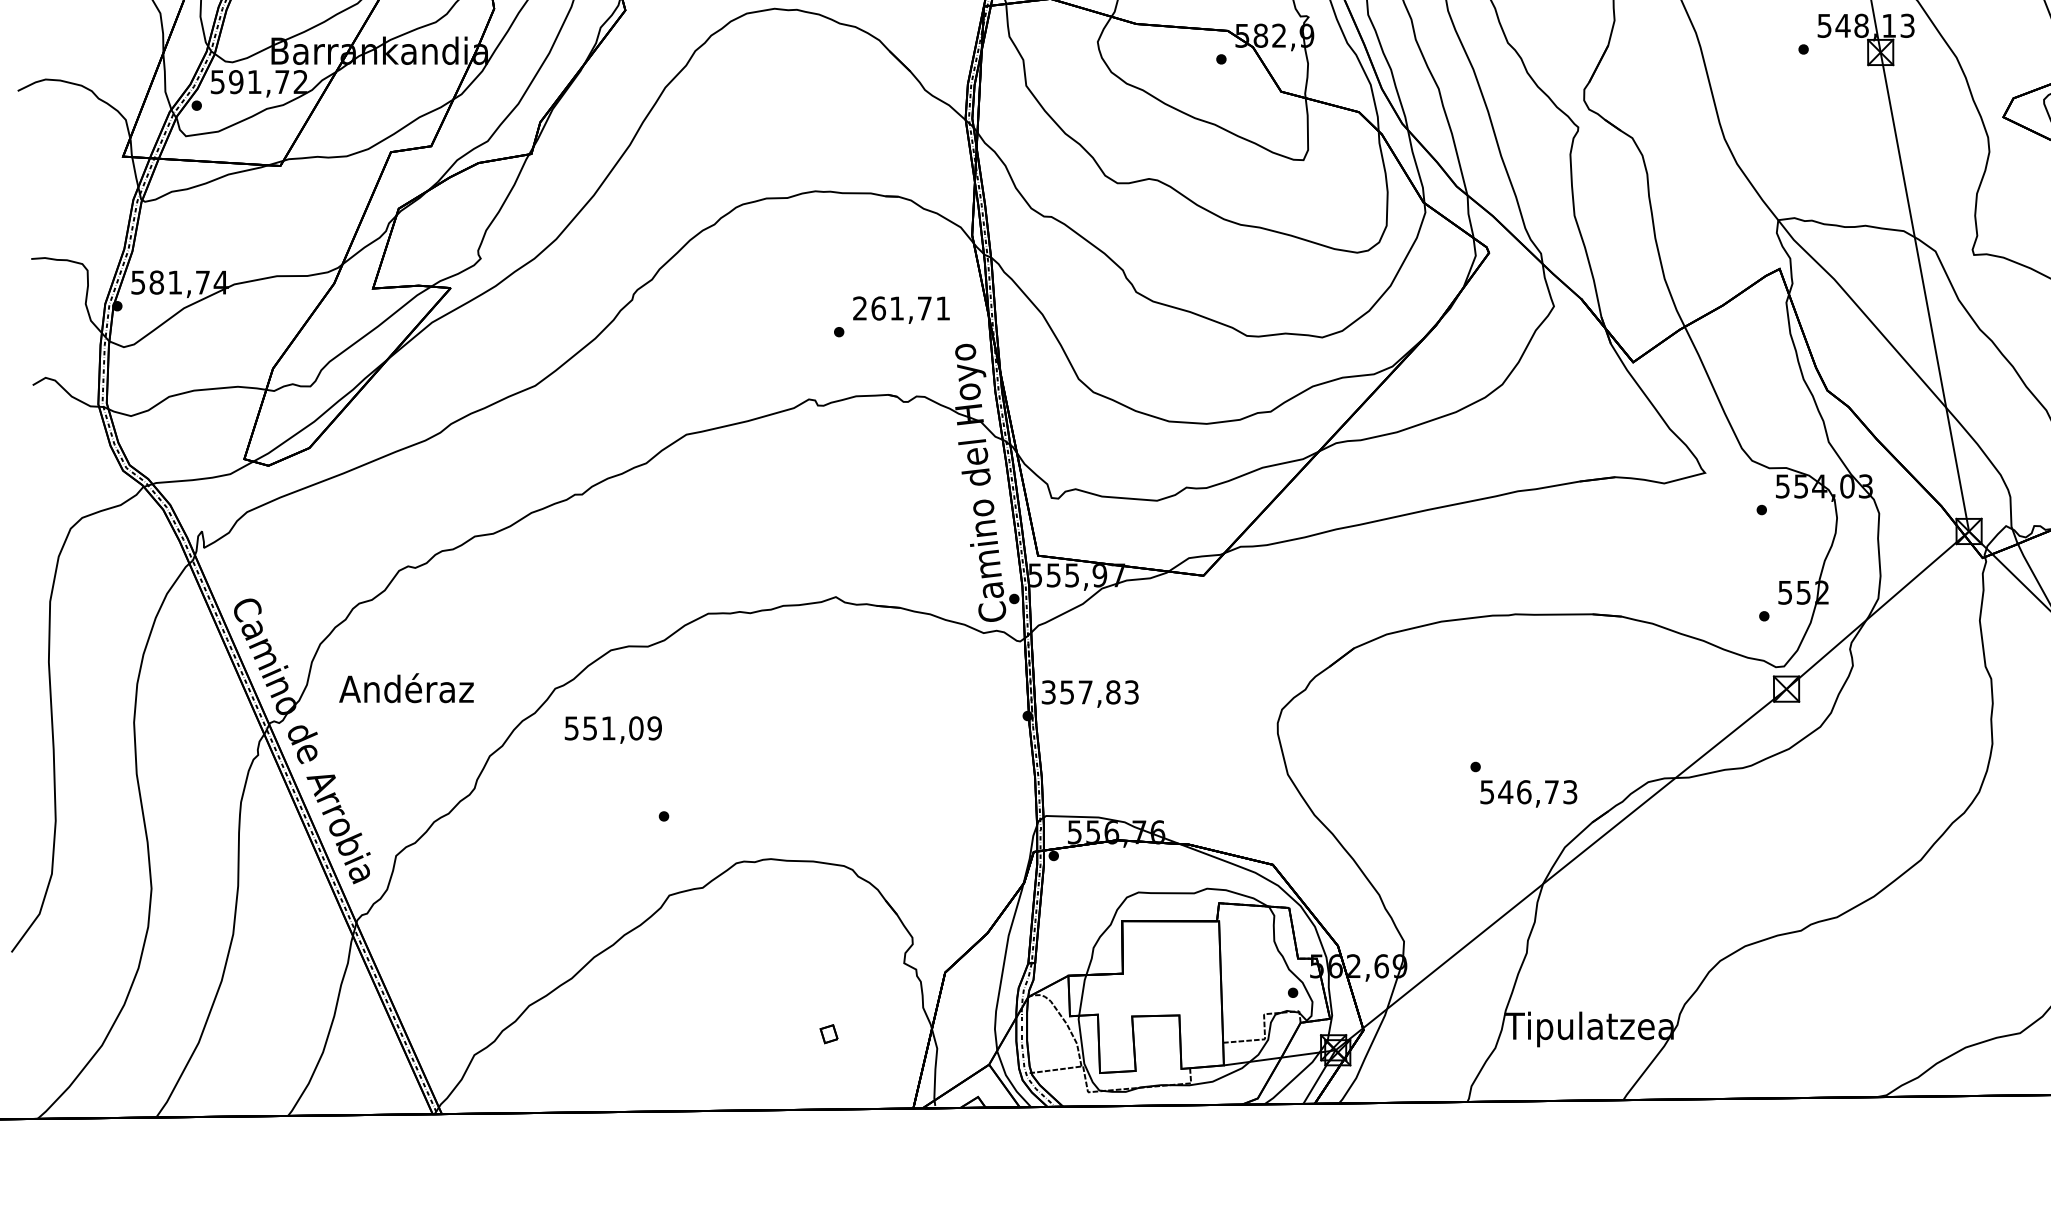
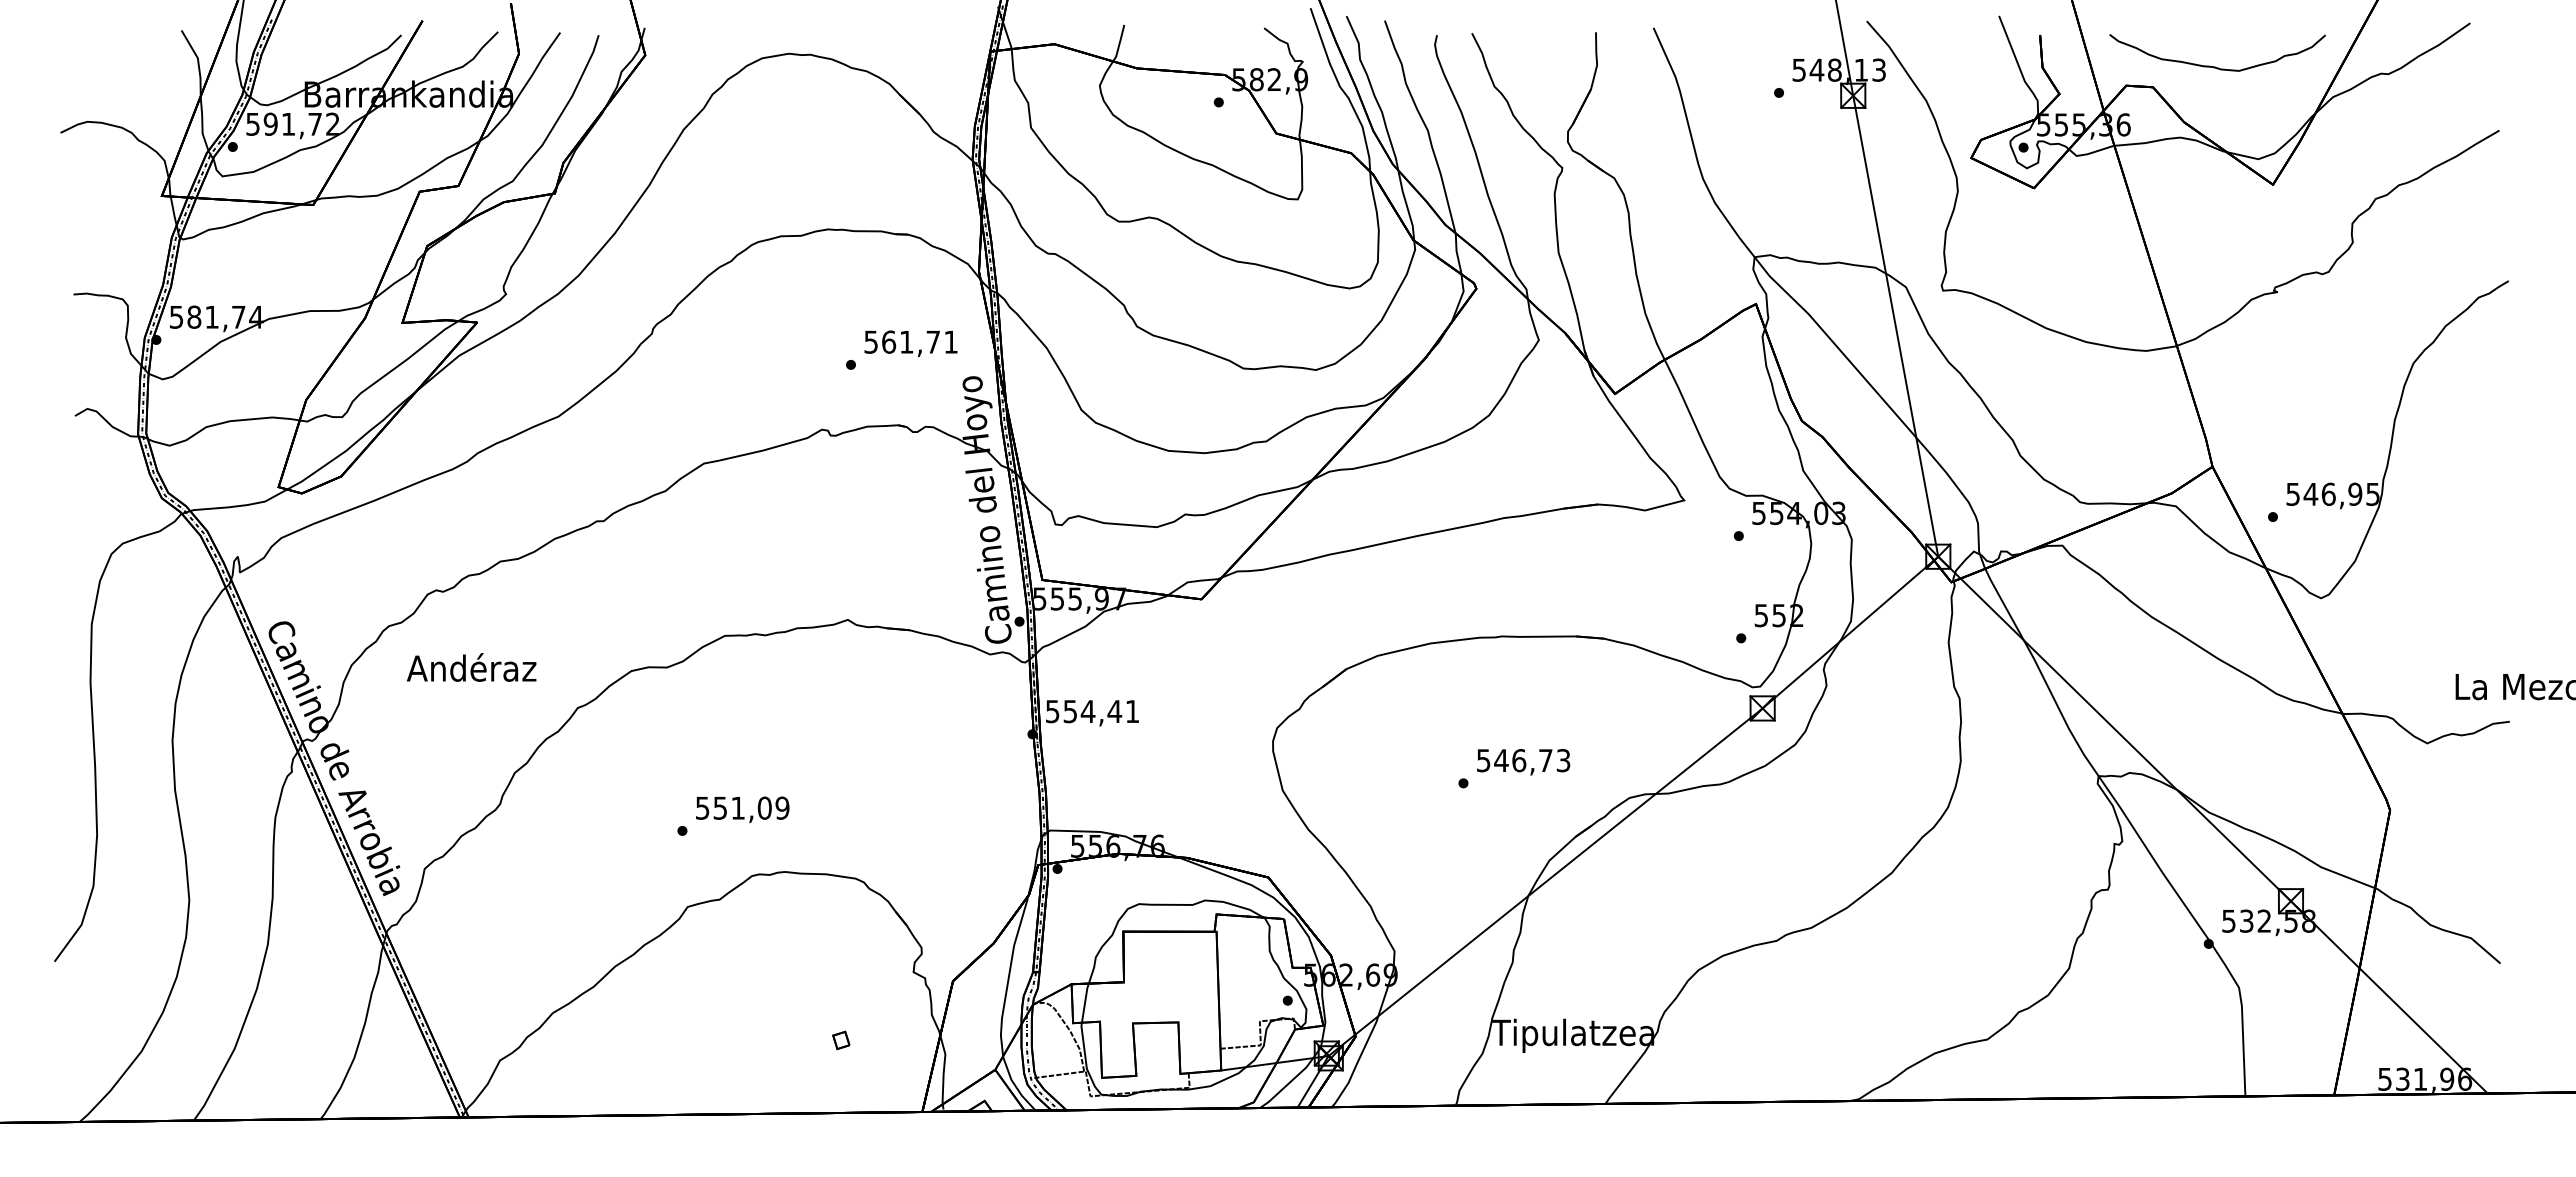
text: (859, 307) -> (870, 341), 261,71 -> 561,71
text: (406, 688) -> (471, 667), moved
text: (1090, 692) -> (1092, 711), 357,83 -> 554,41
text: (613, 729) -> (742, 809), moved
text: (1528, 794) -> (1523, 762), moved

